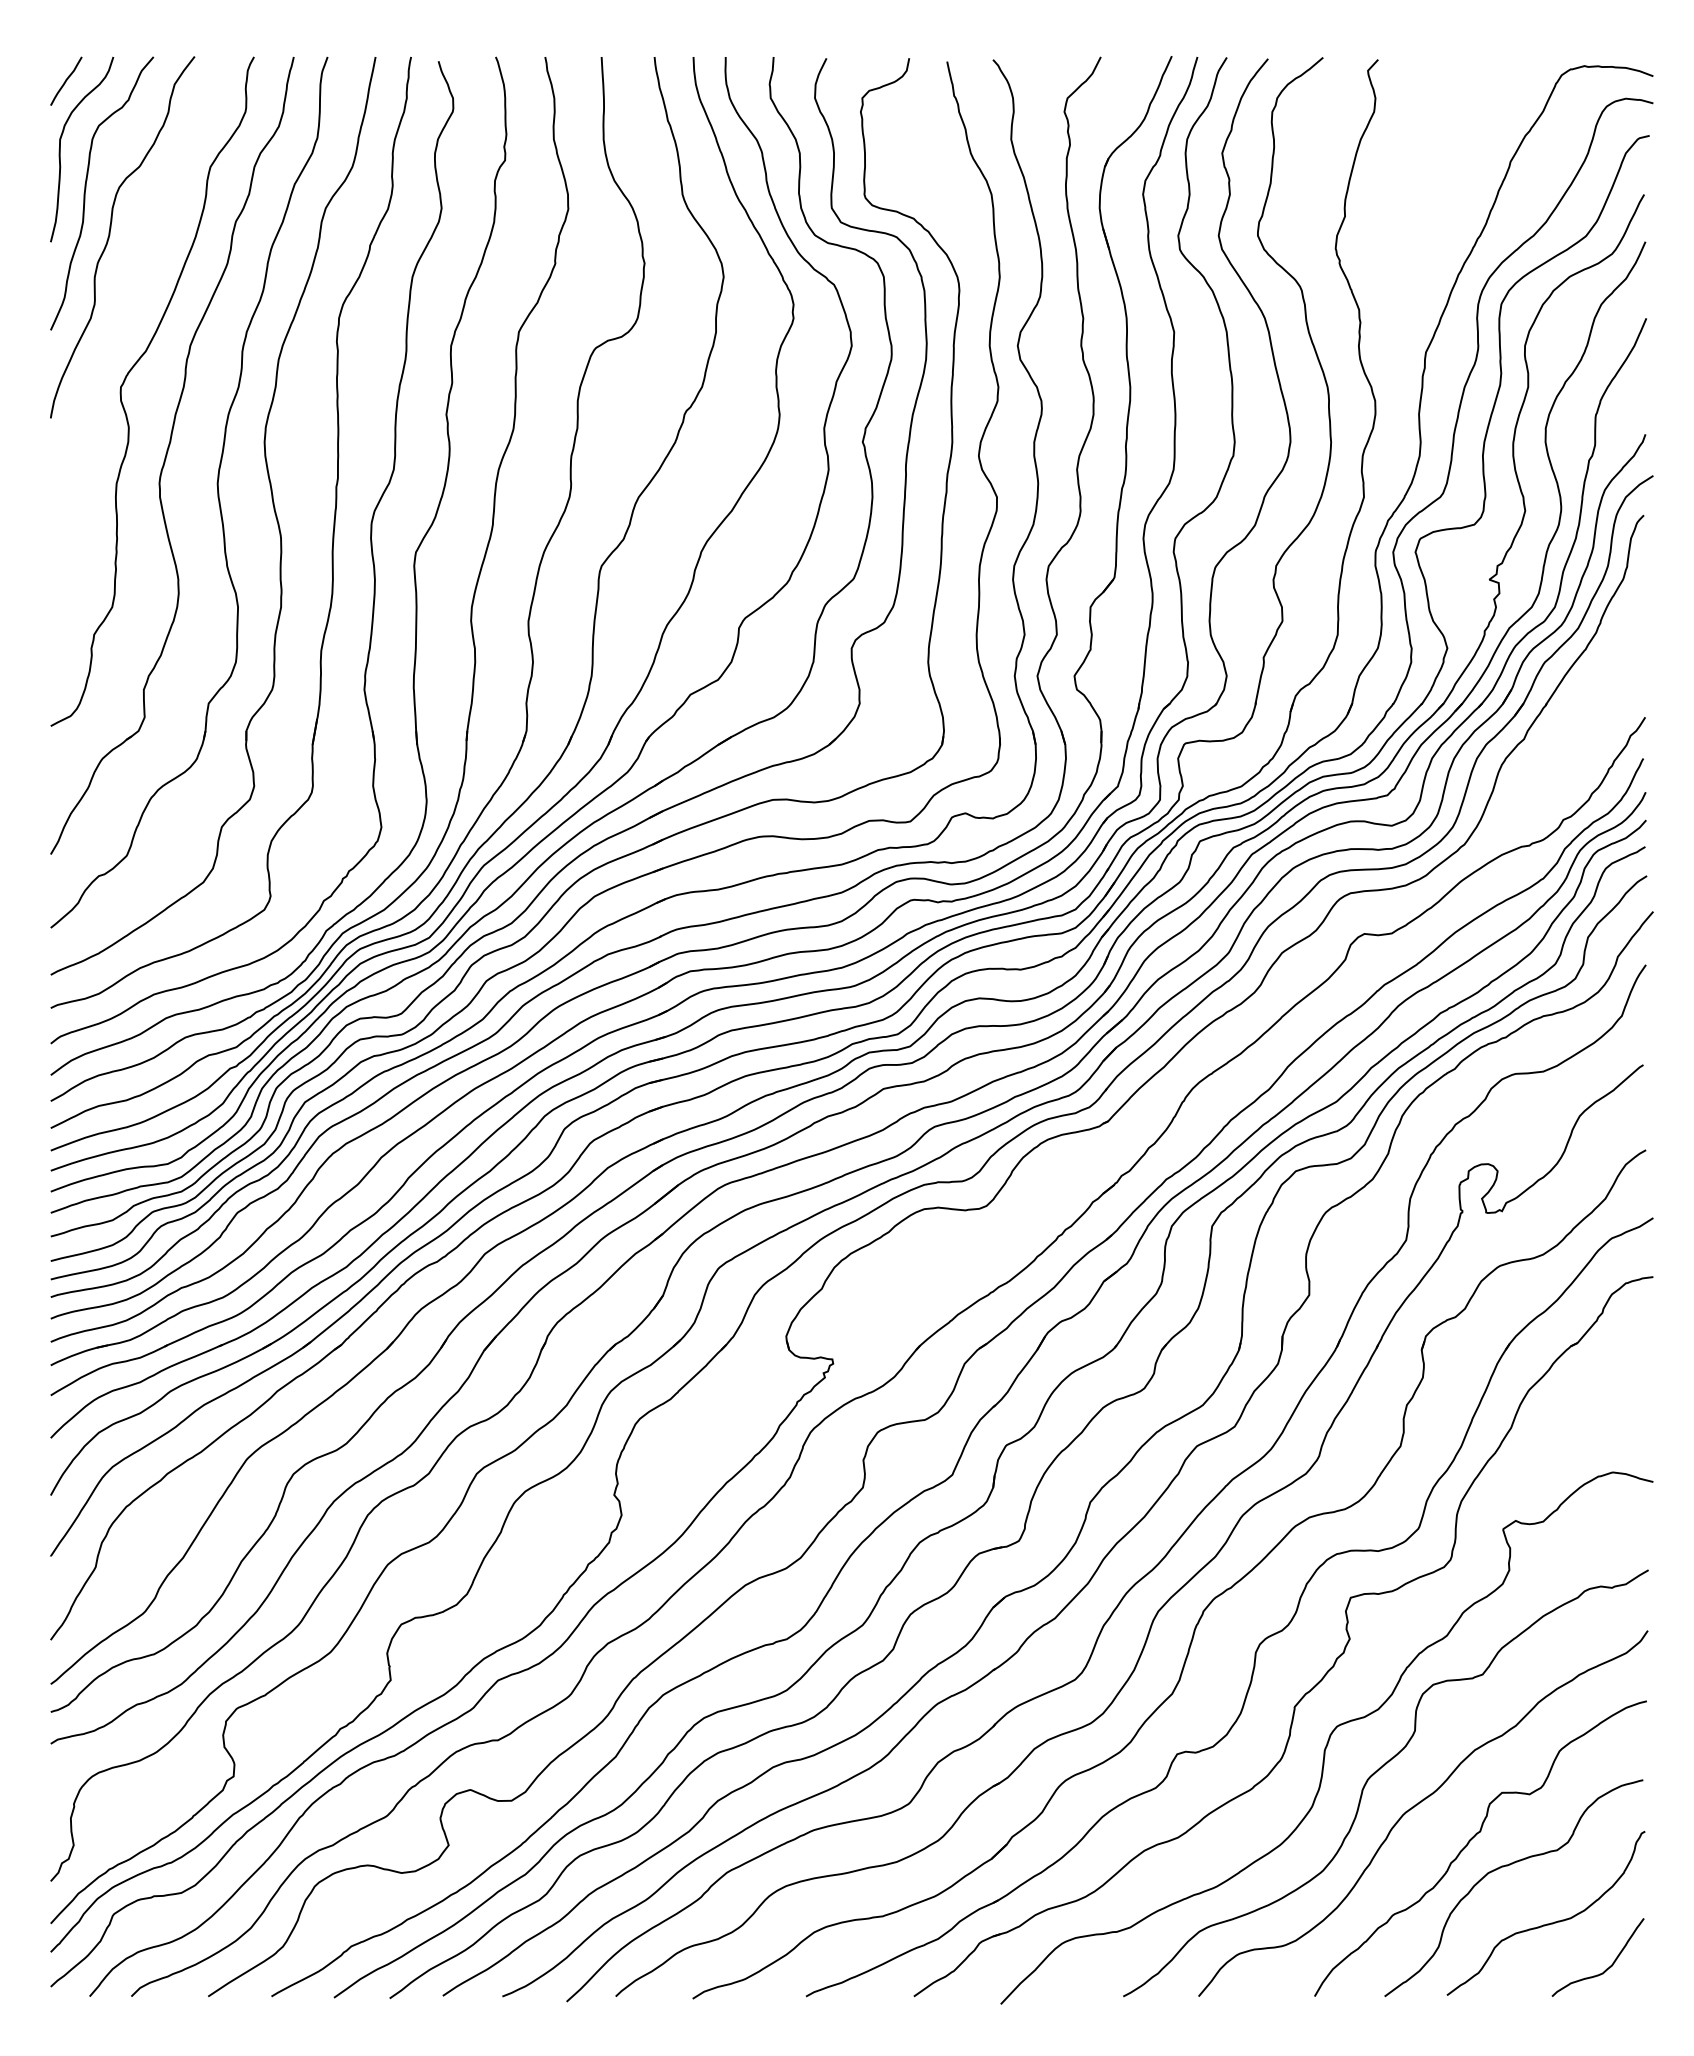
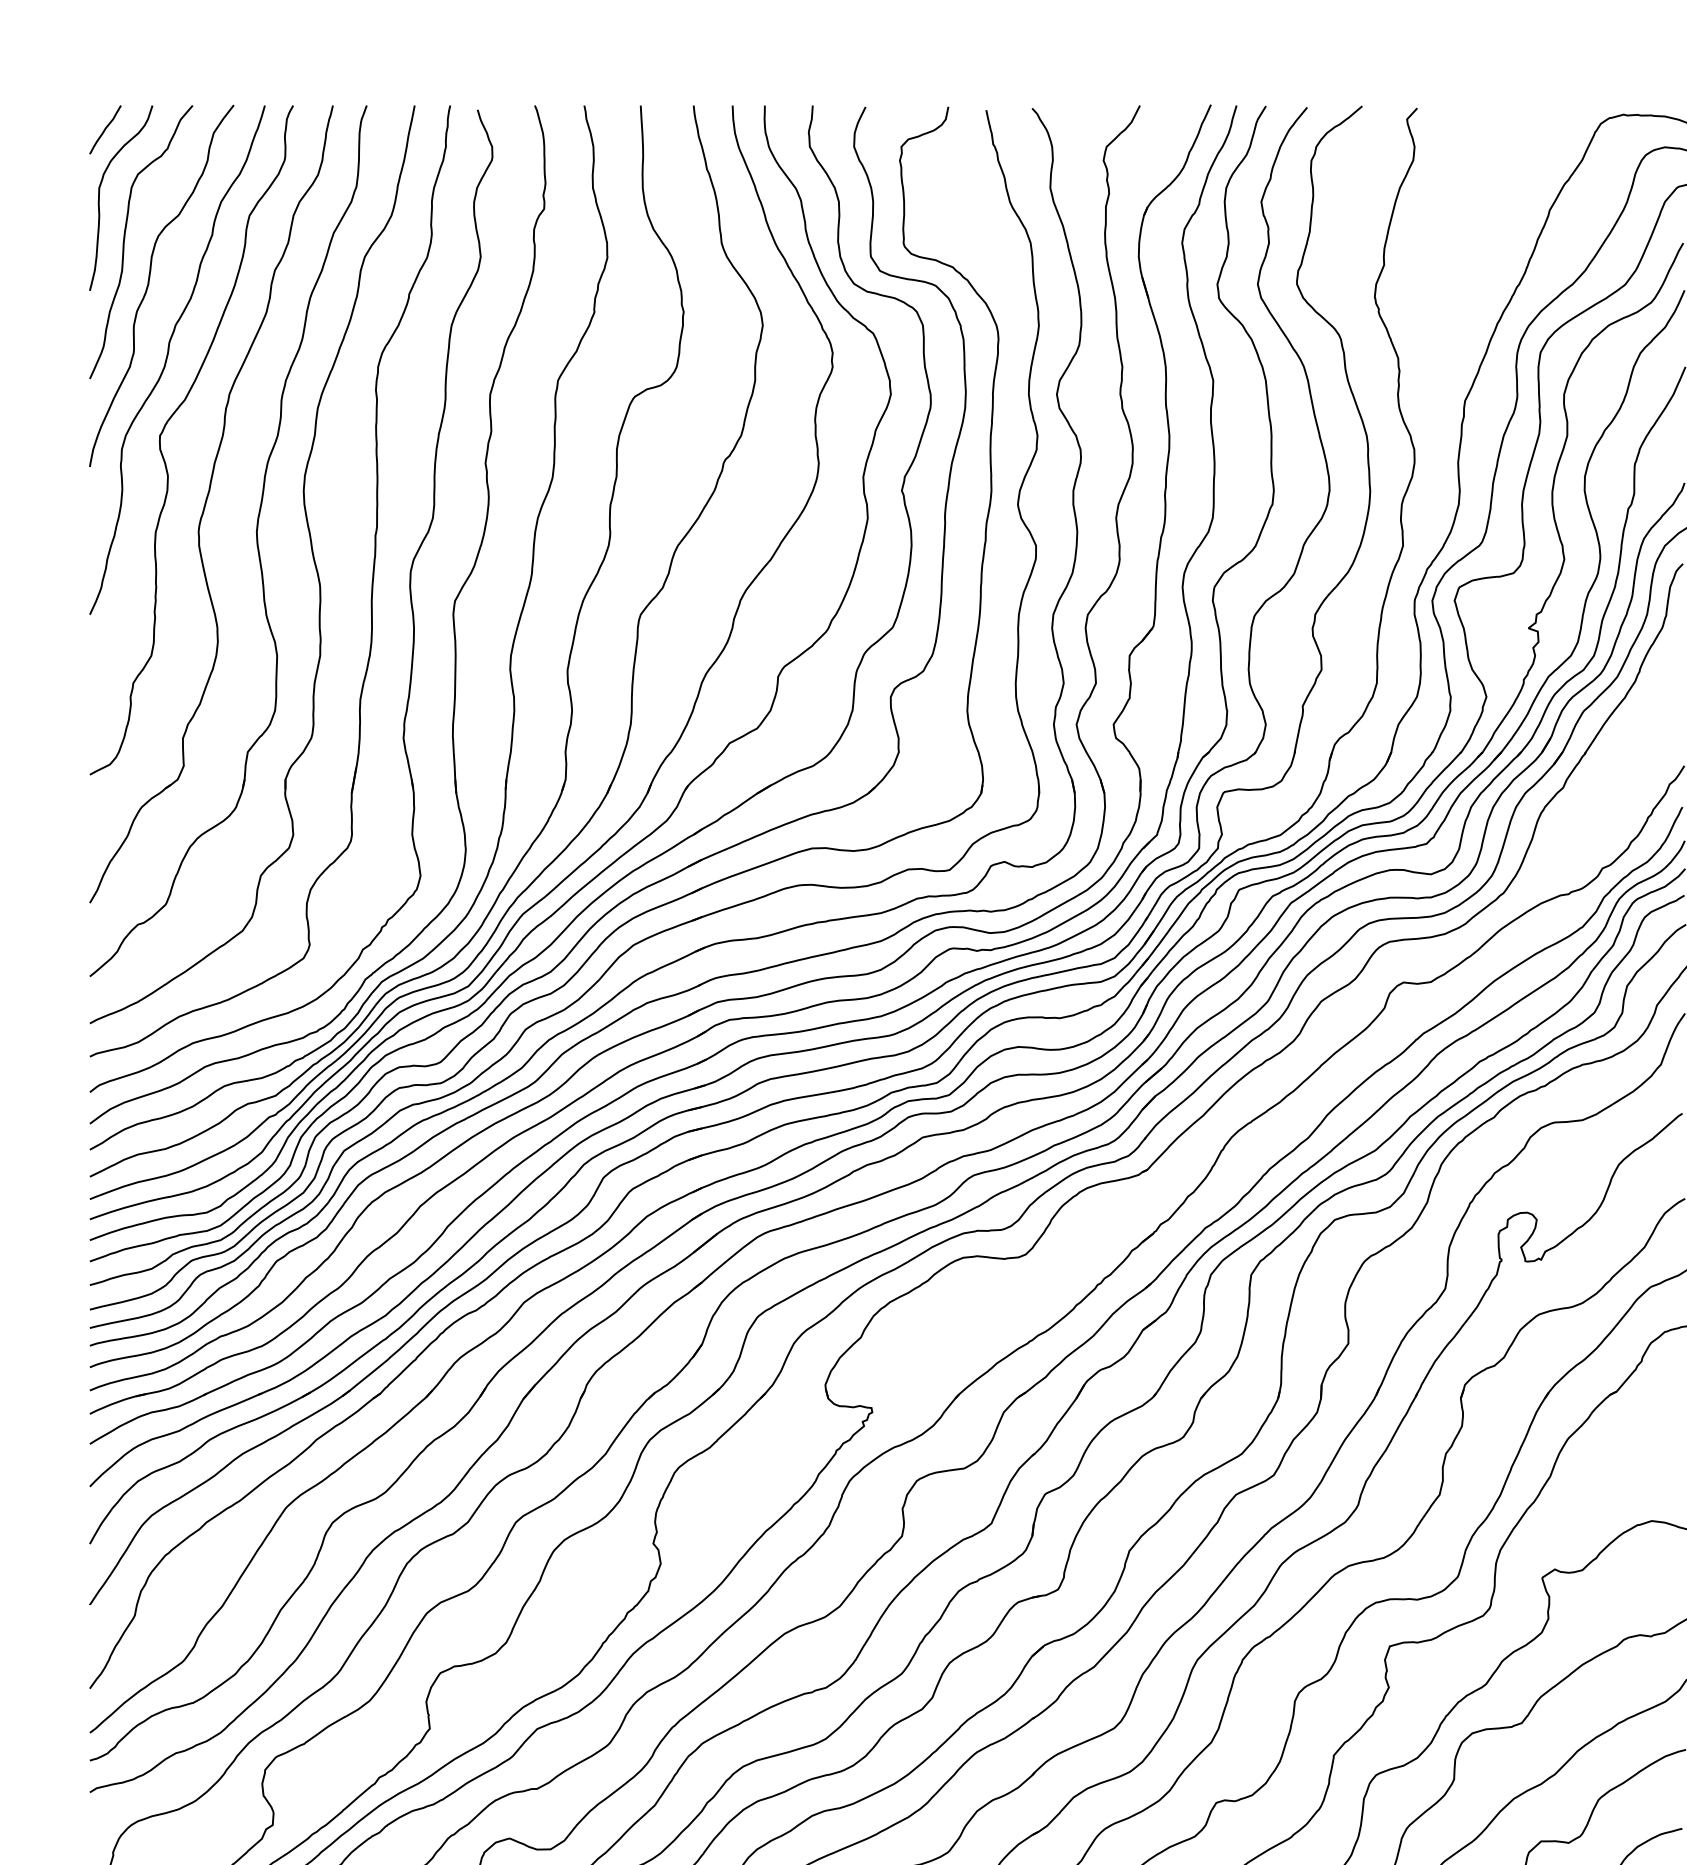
curve: (129, 307) -> (168, 356), added

